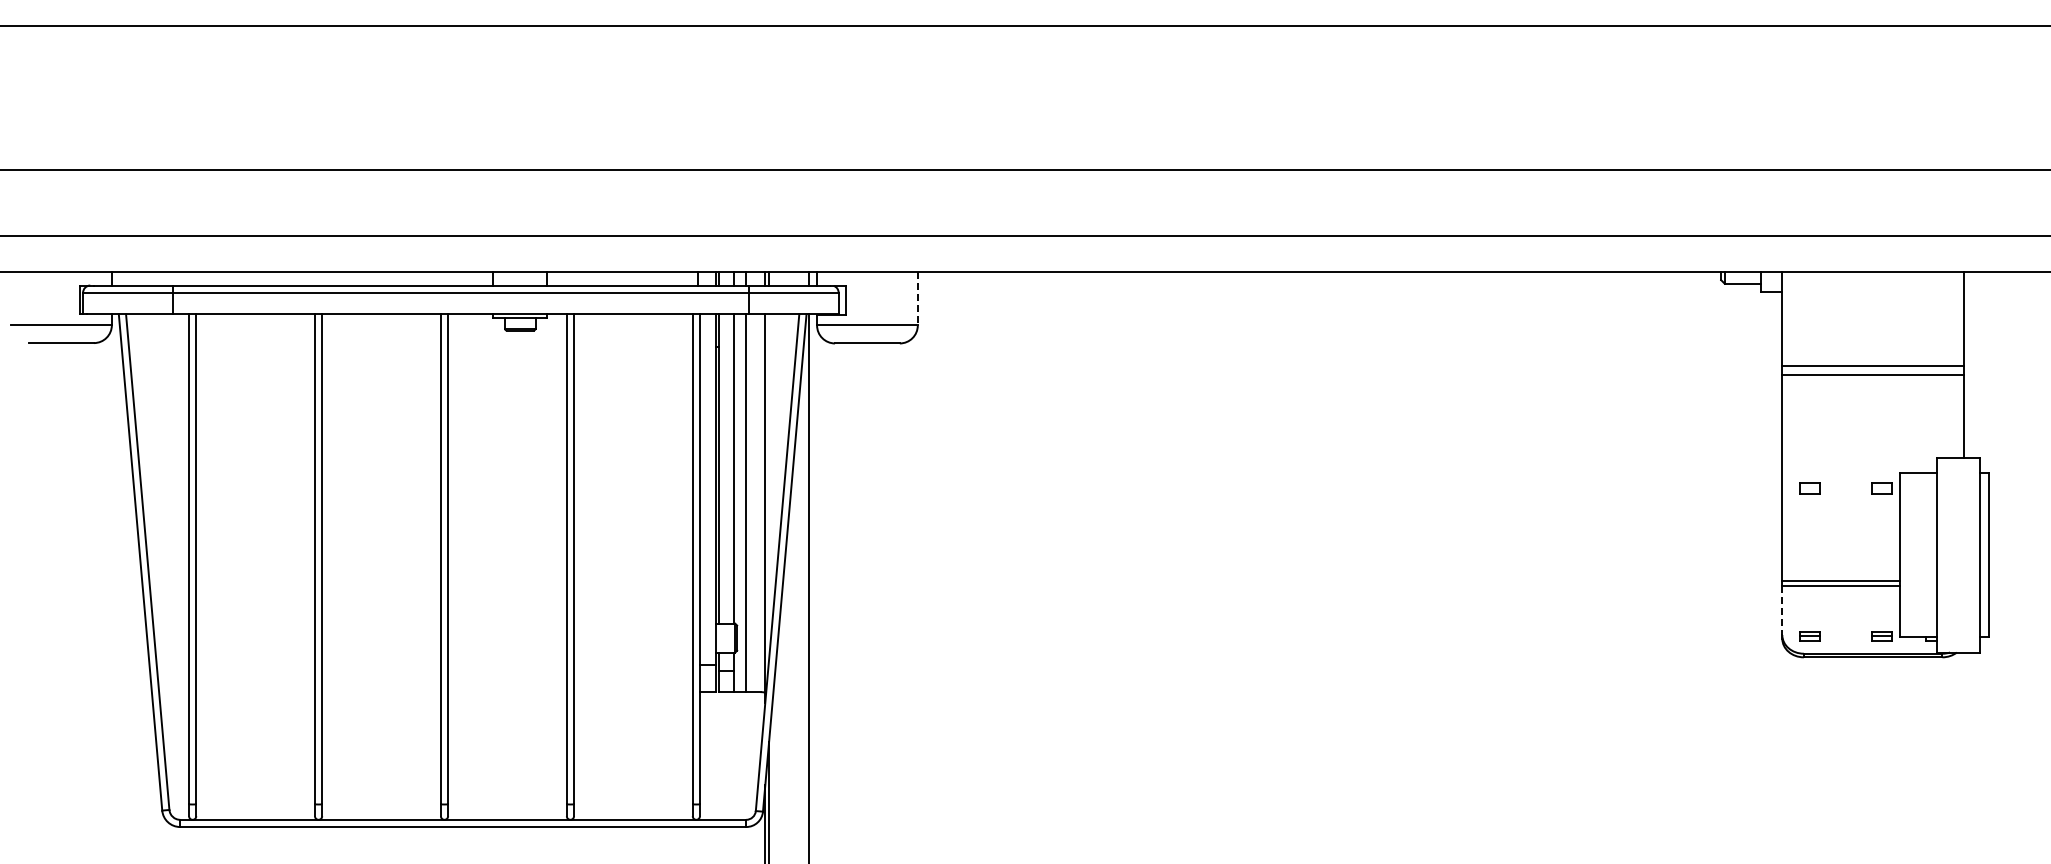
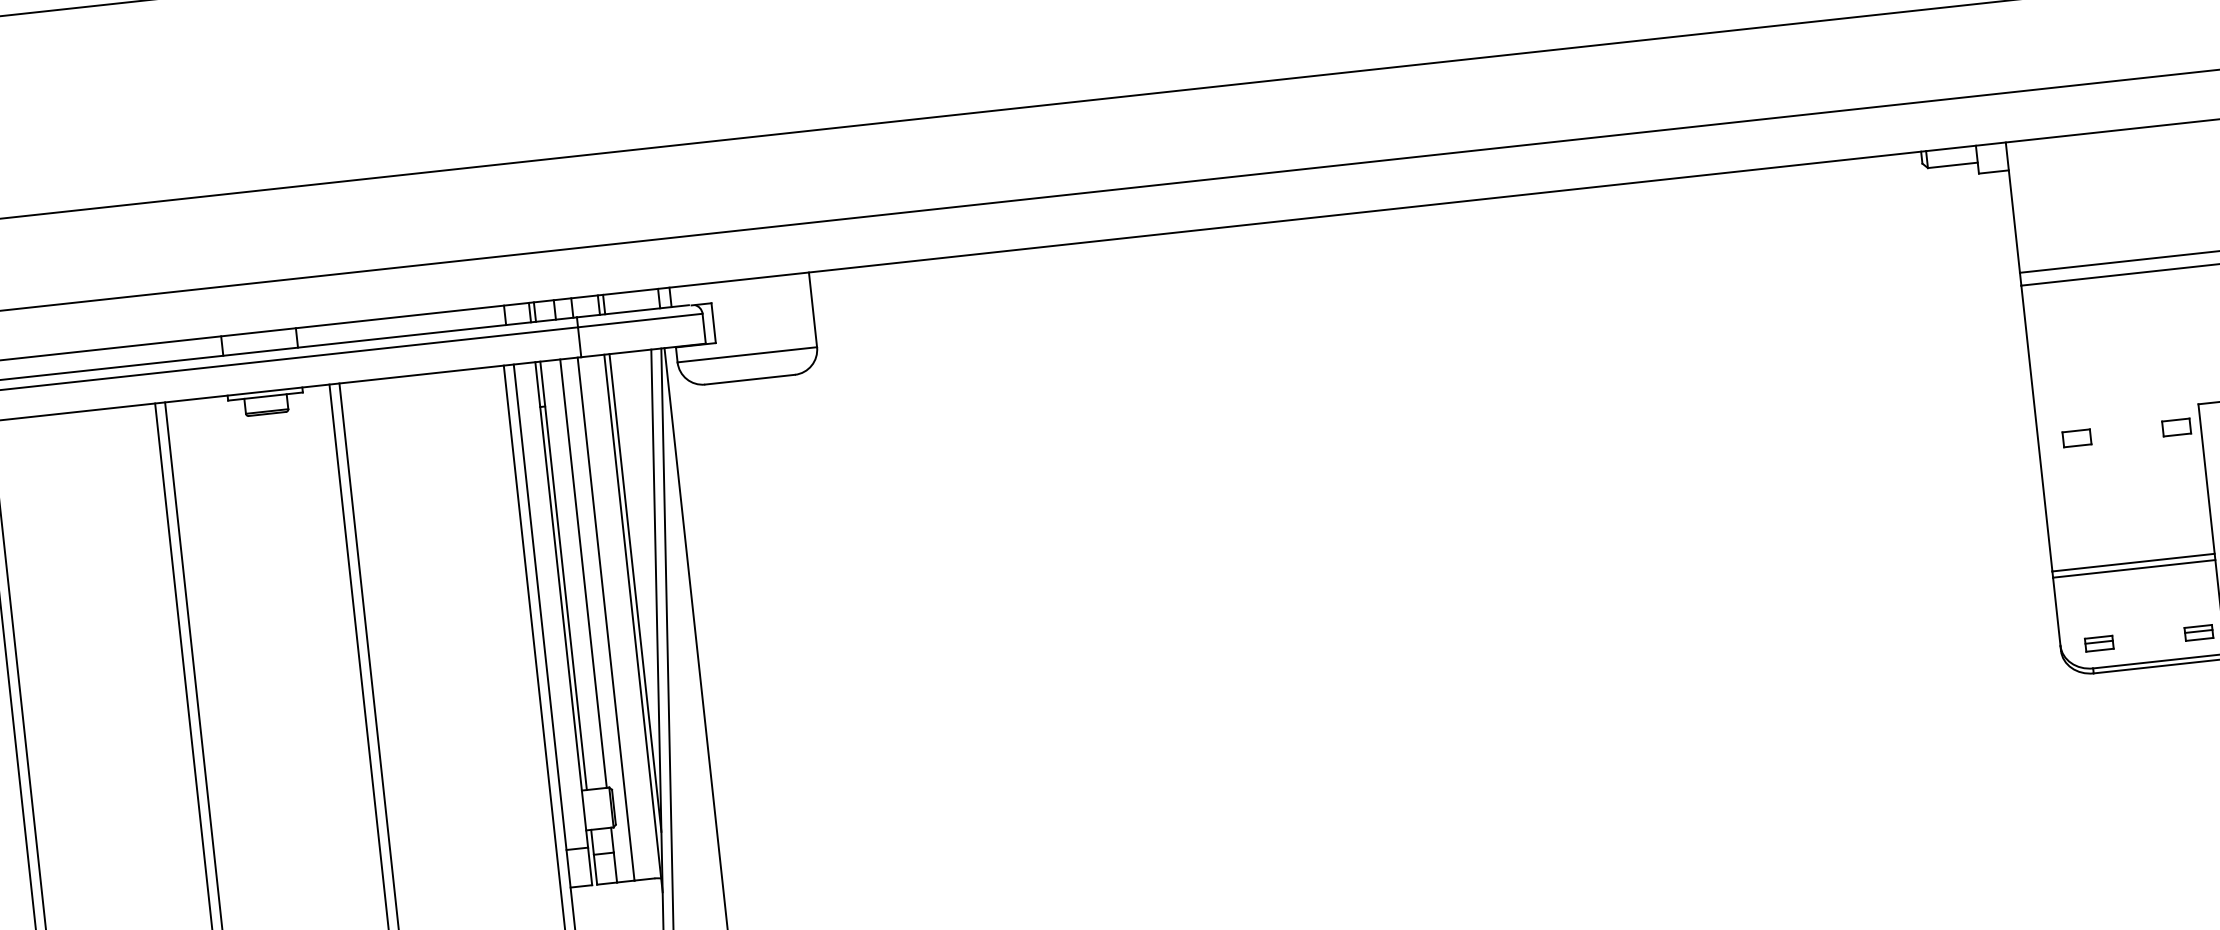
line: (917, 298) -> (812, 309), dashed -> solid
line: (769, 486) -> (635, 592), added
line: (1782, 610) -> (2057, 611), dashed -> solid

